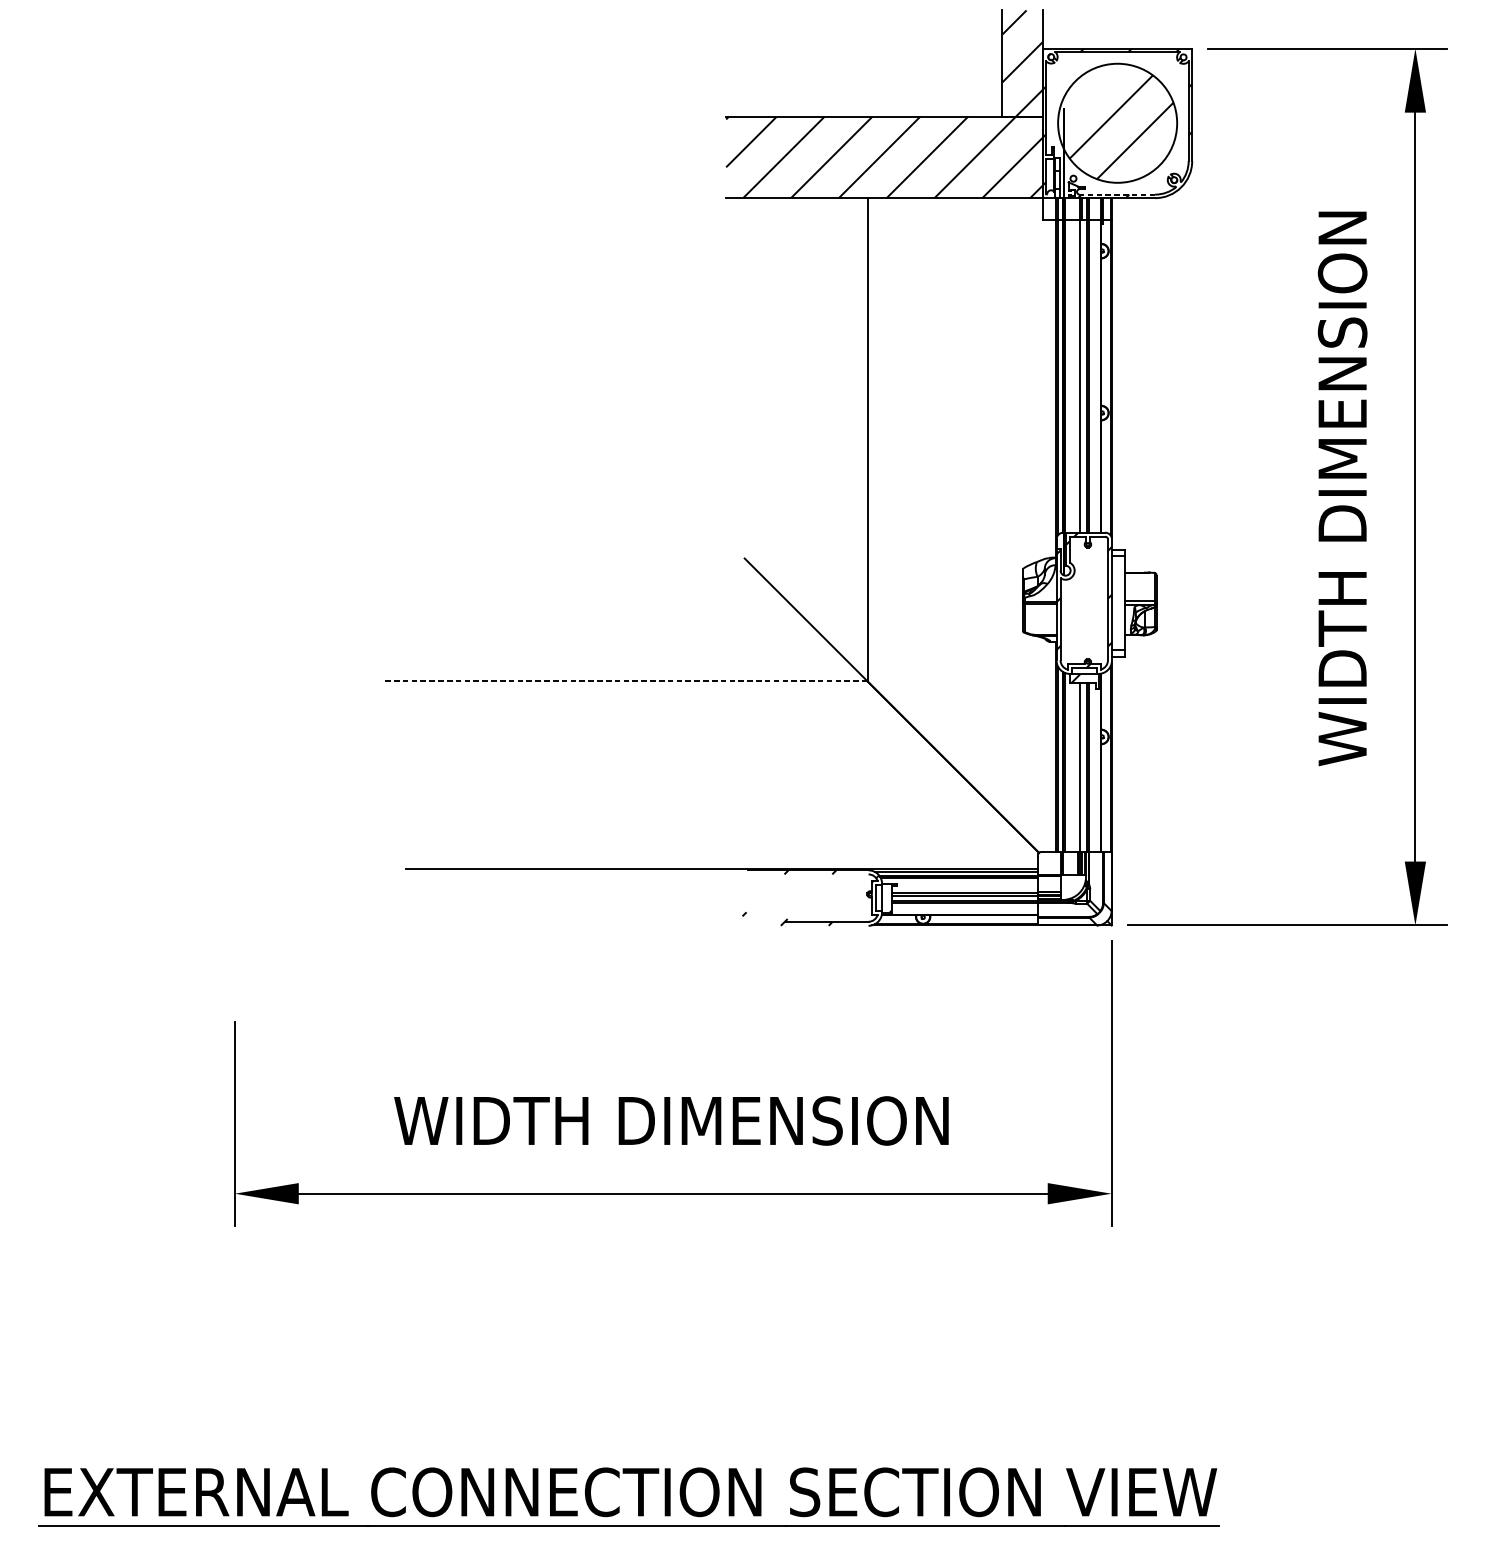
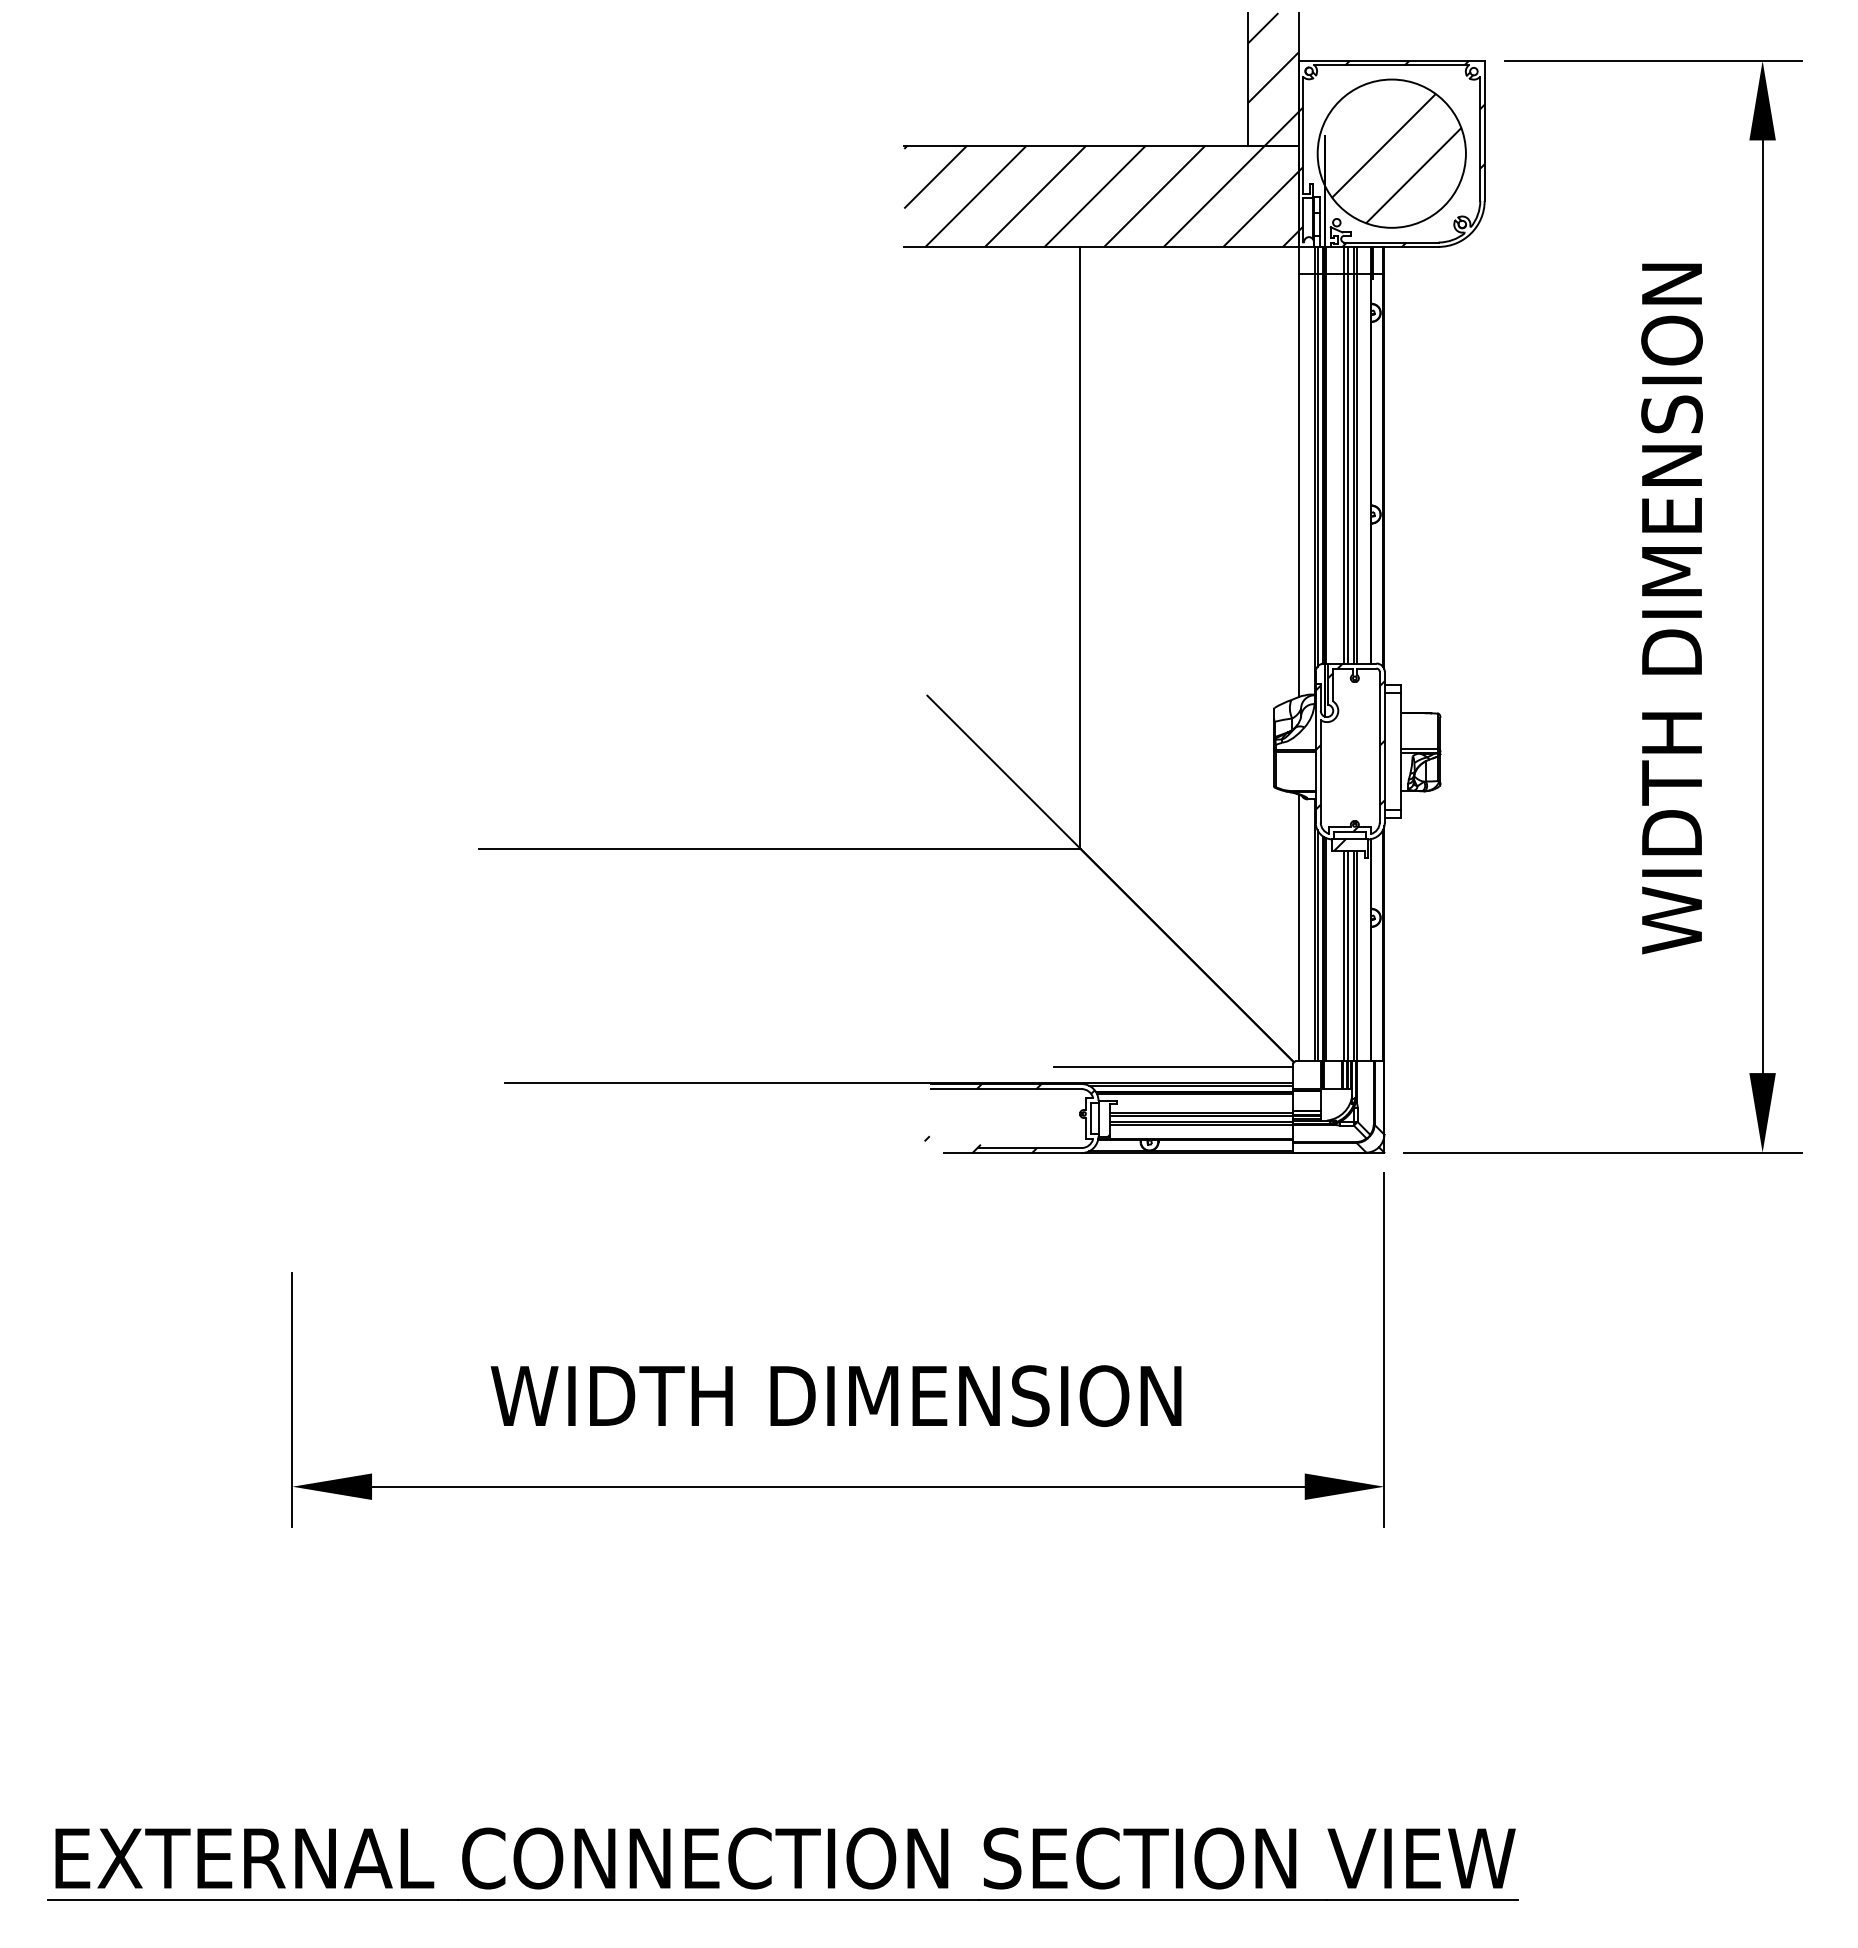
line: (1116, 194) -> (1390, 242), dashed -> solid
line: (1082, 376) -> (1347, 468), added
line: (1042, 389) -> (1298, 485), added
line: (625, 681) -> (779, 848), dashed -> solid
line: (1042, 744) -> (1298, 927), added
line: (1082, 767) -> (1347, 956), added
line: (942, 857) -> (1173, 1067), added
line: (808, 874) -> (1006, 1089), added
line: (813, 926) -> (1012, 1153), added

